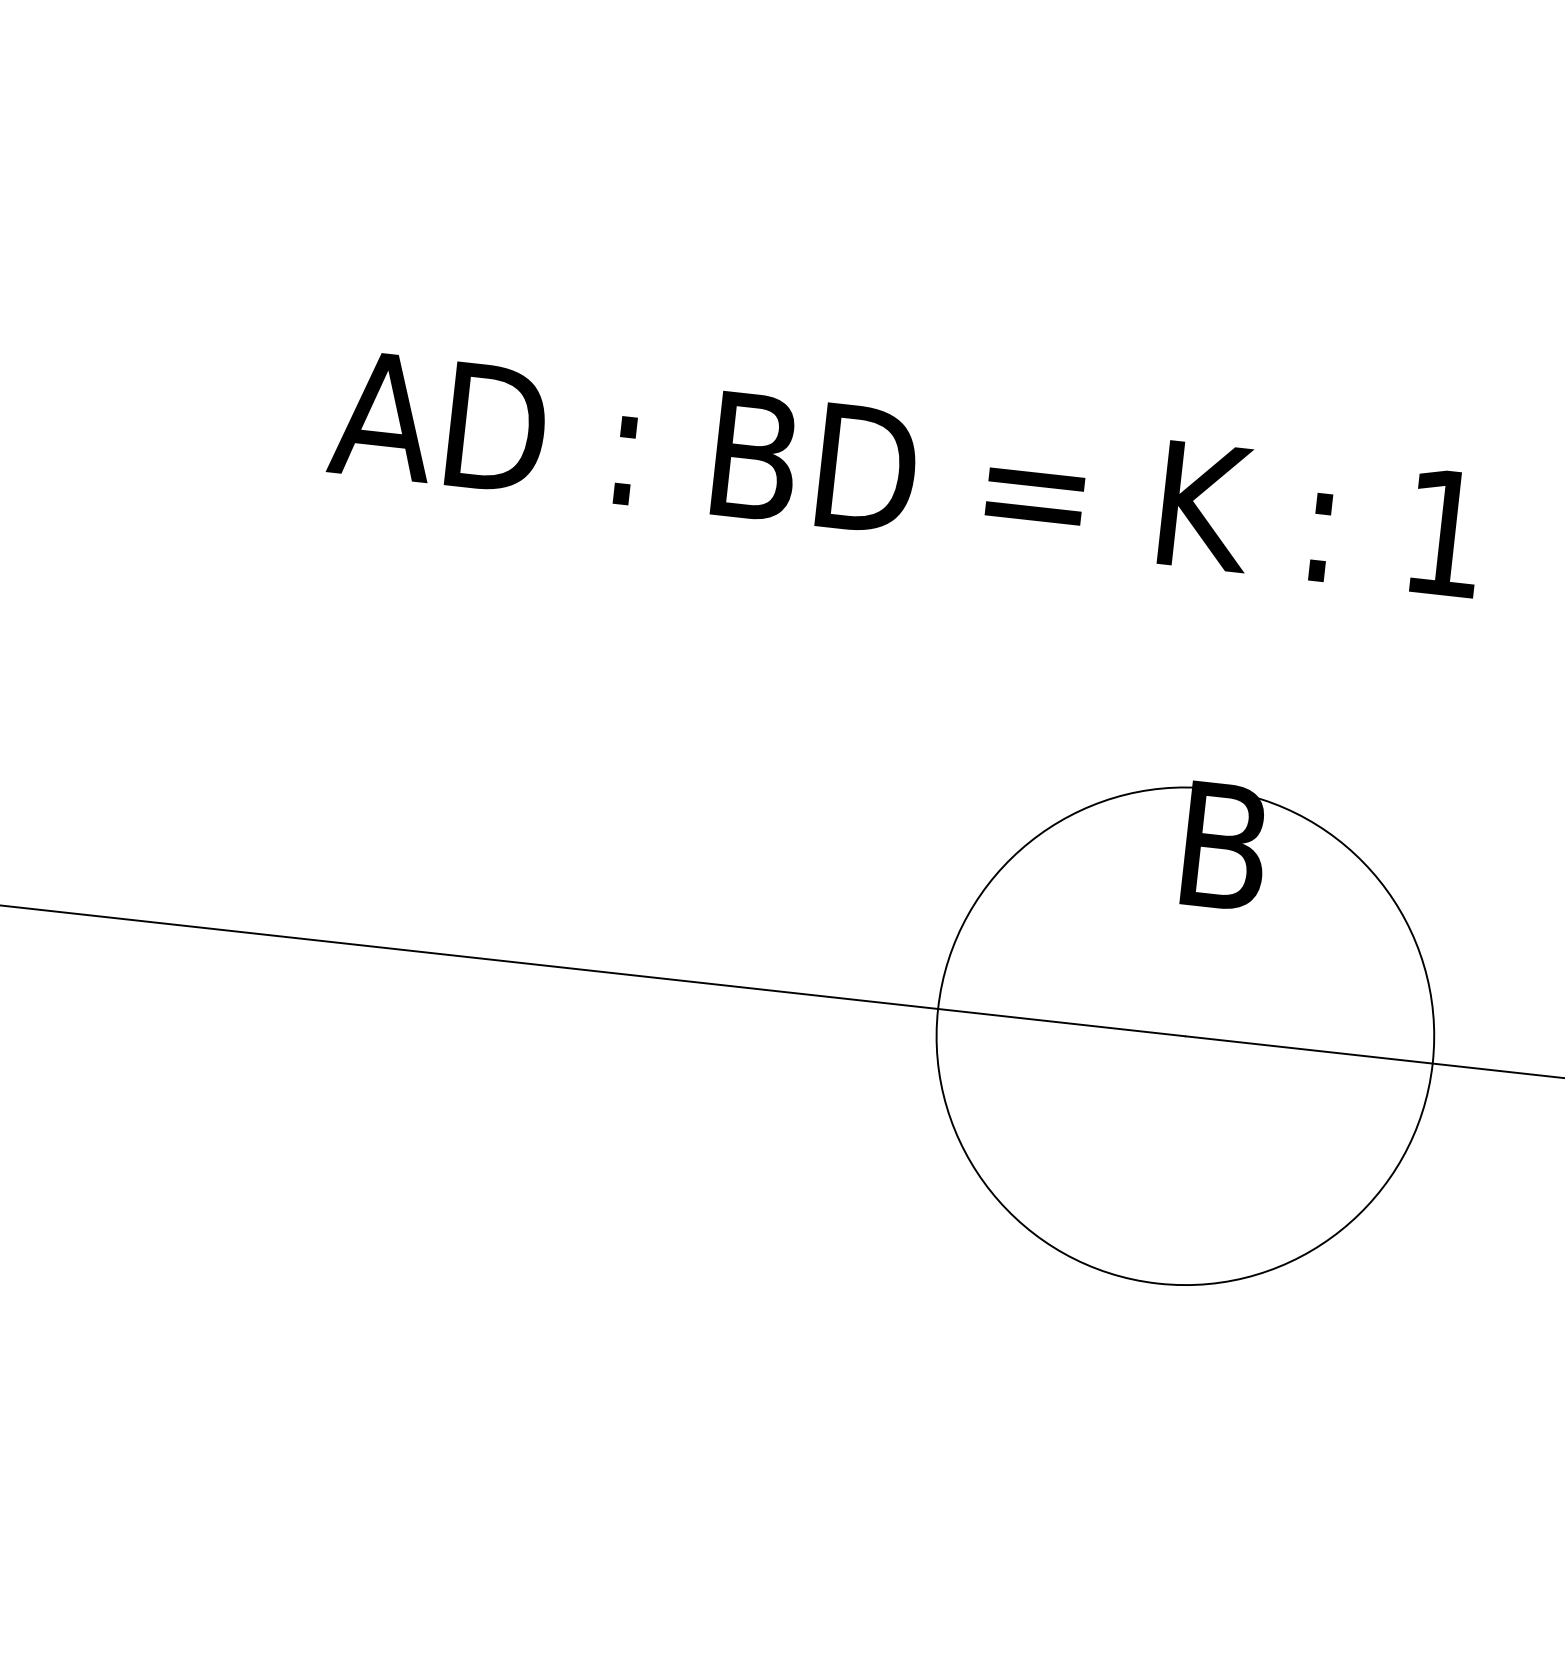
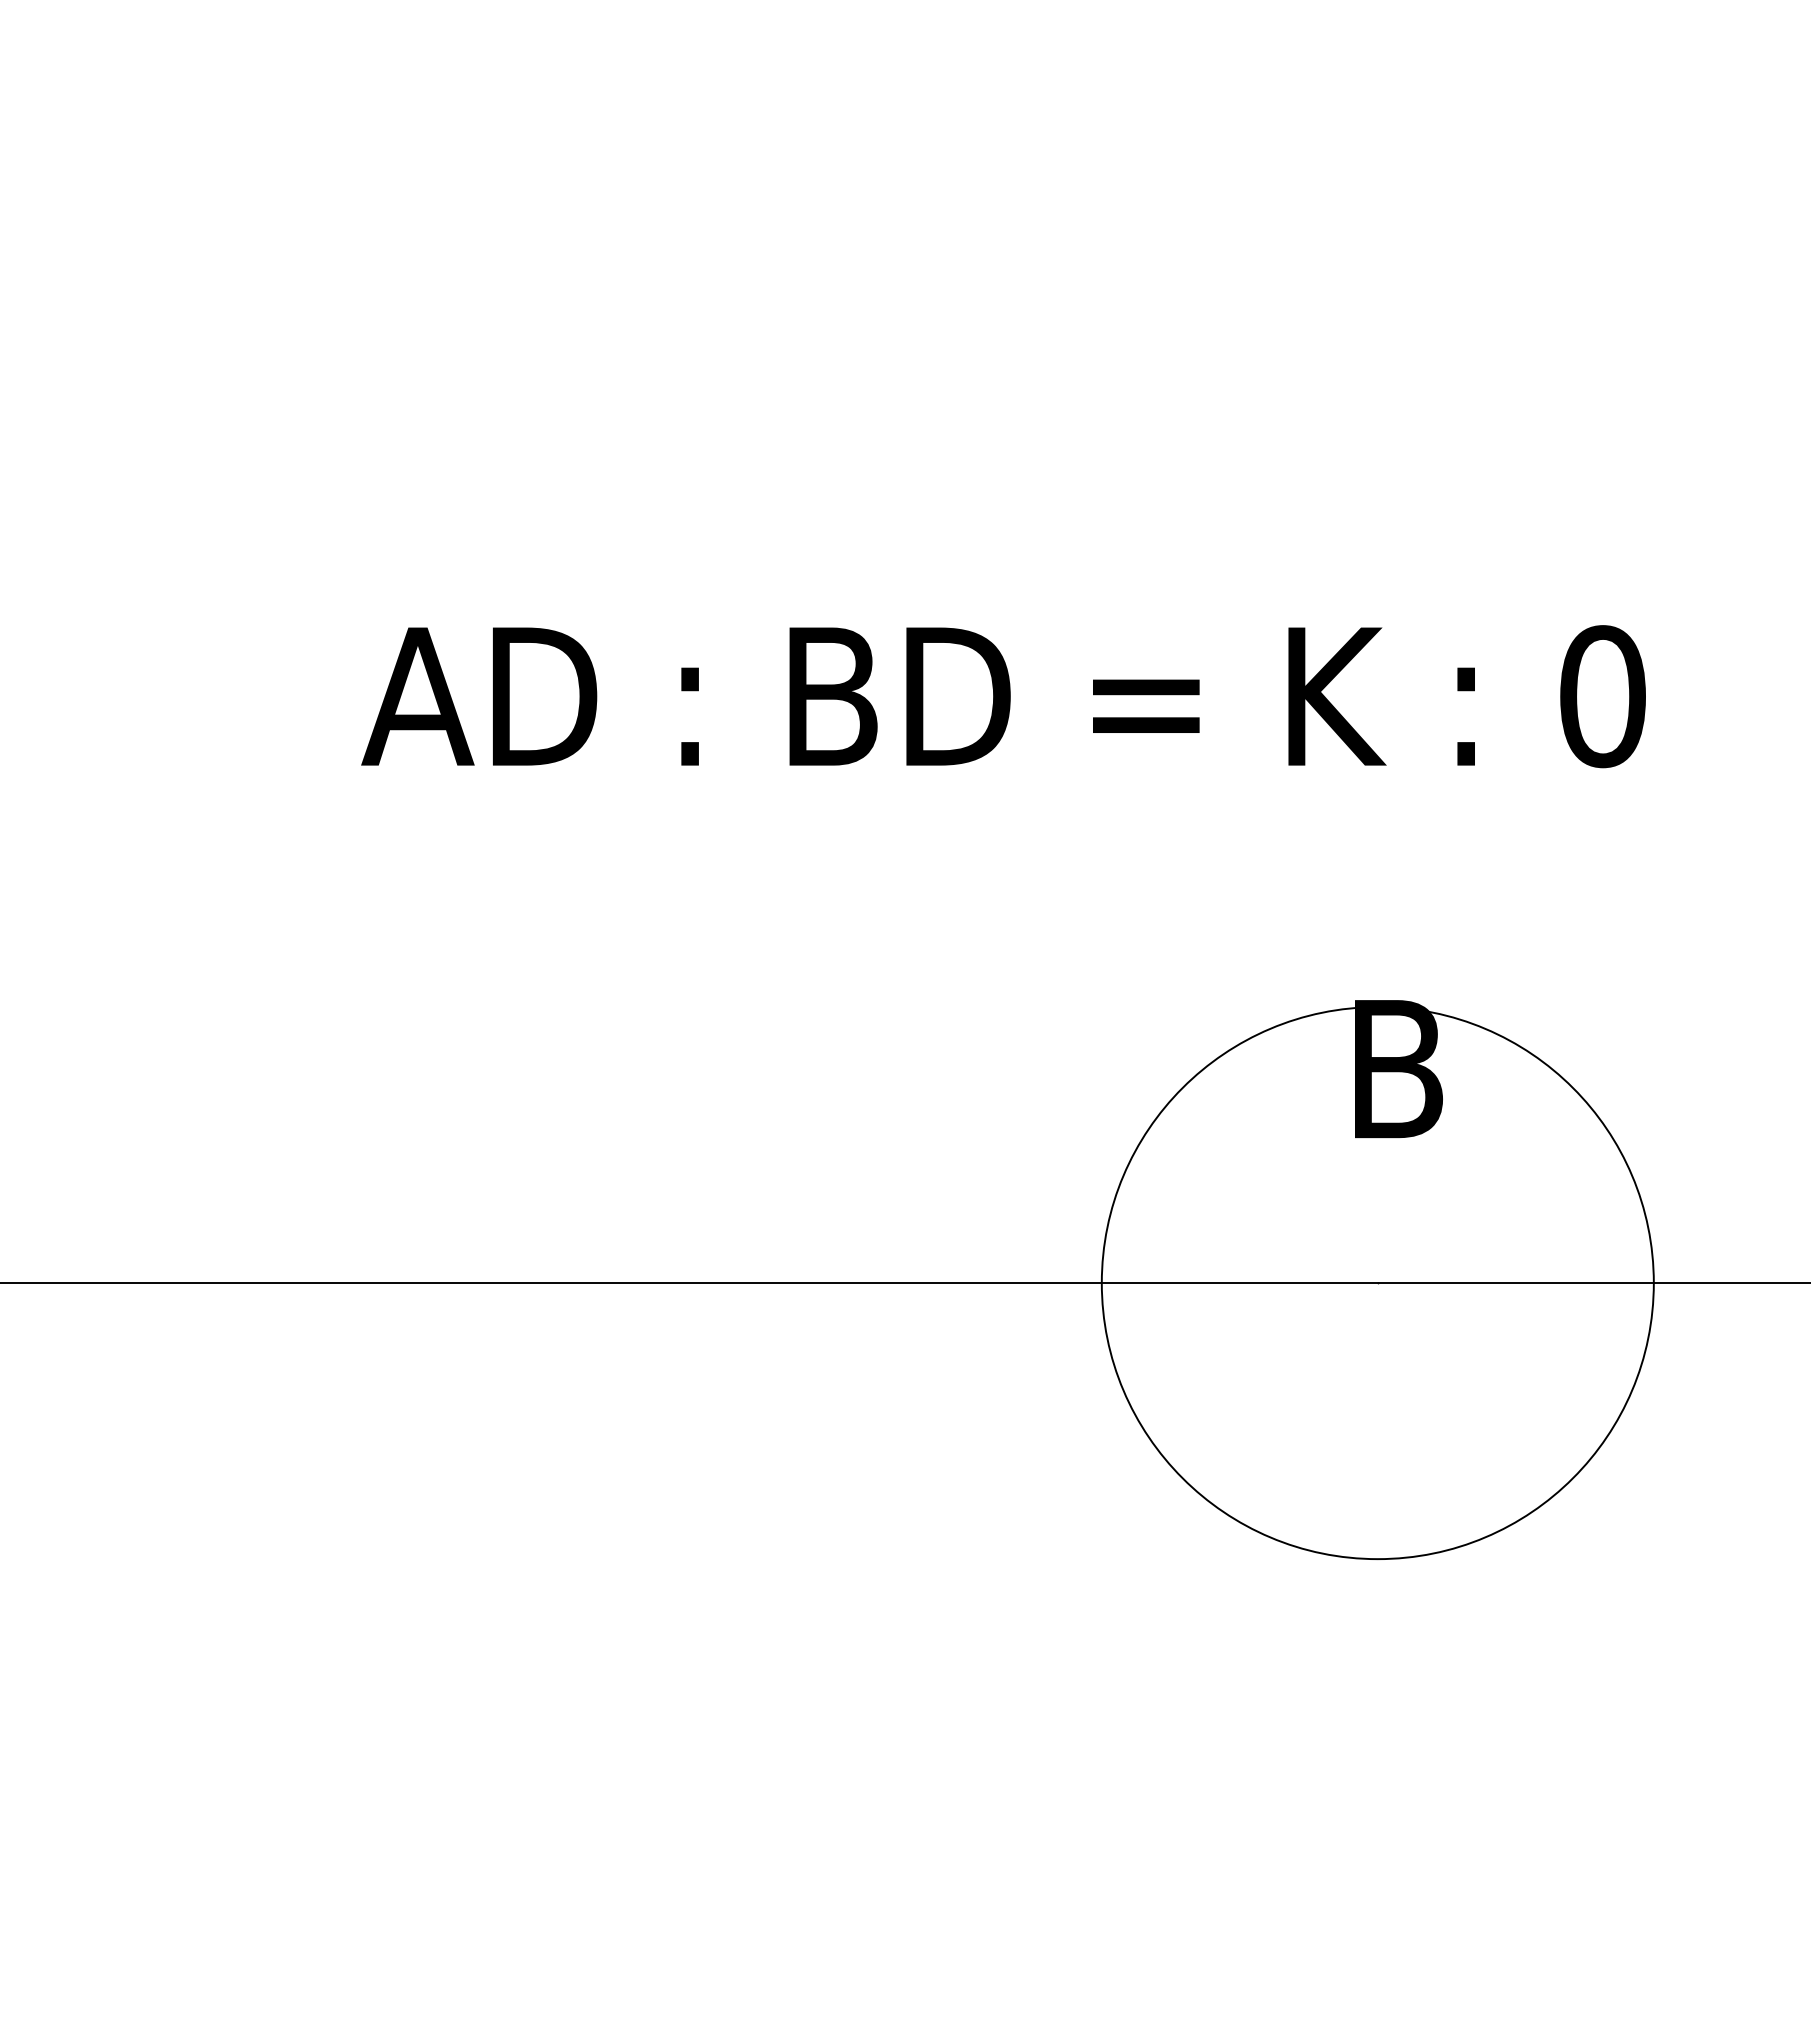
text: (1444, 532) -> (1602, 696), 1 -> 0

